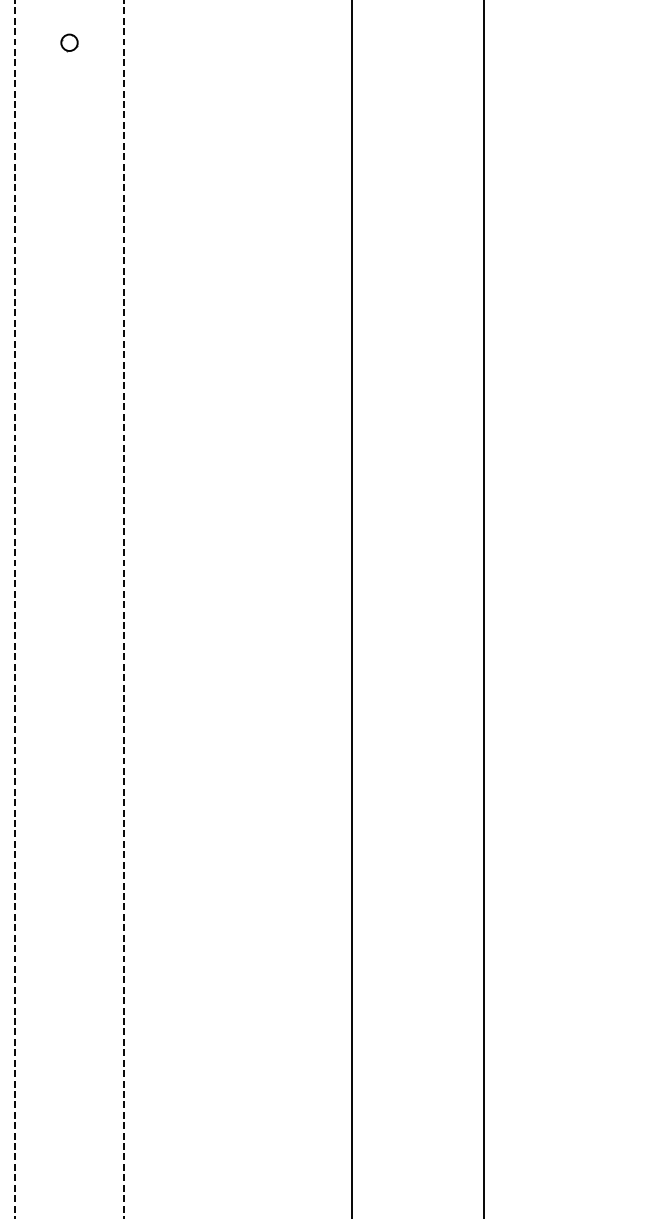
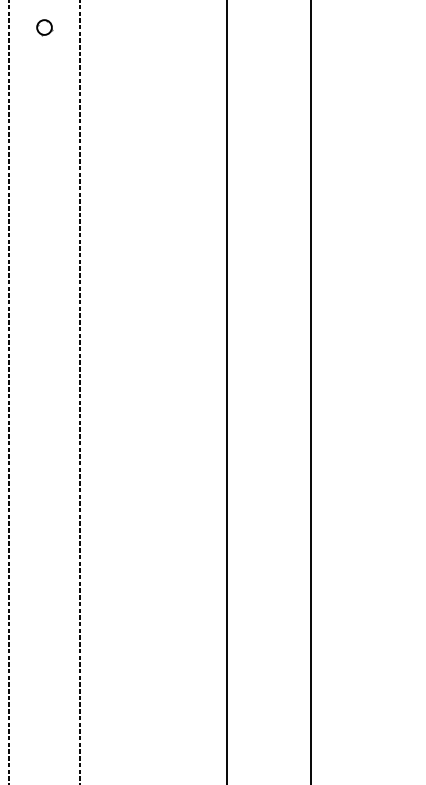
part: (69, 42) -> (44, 27), size x1.4

